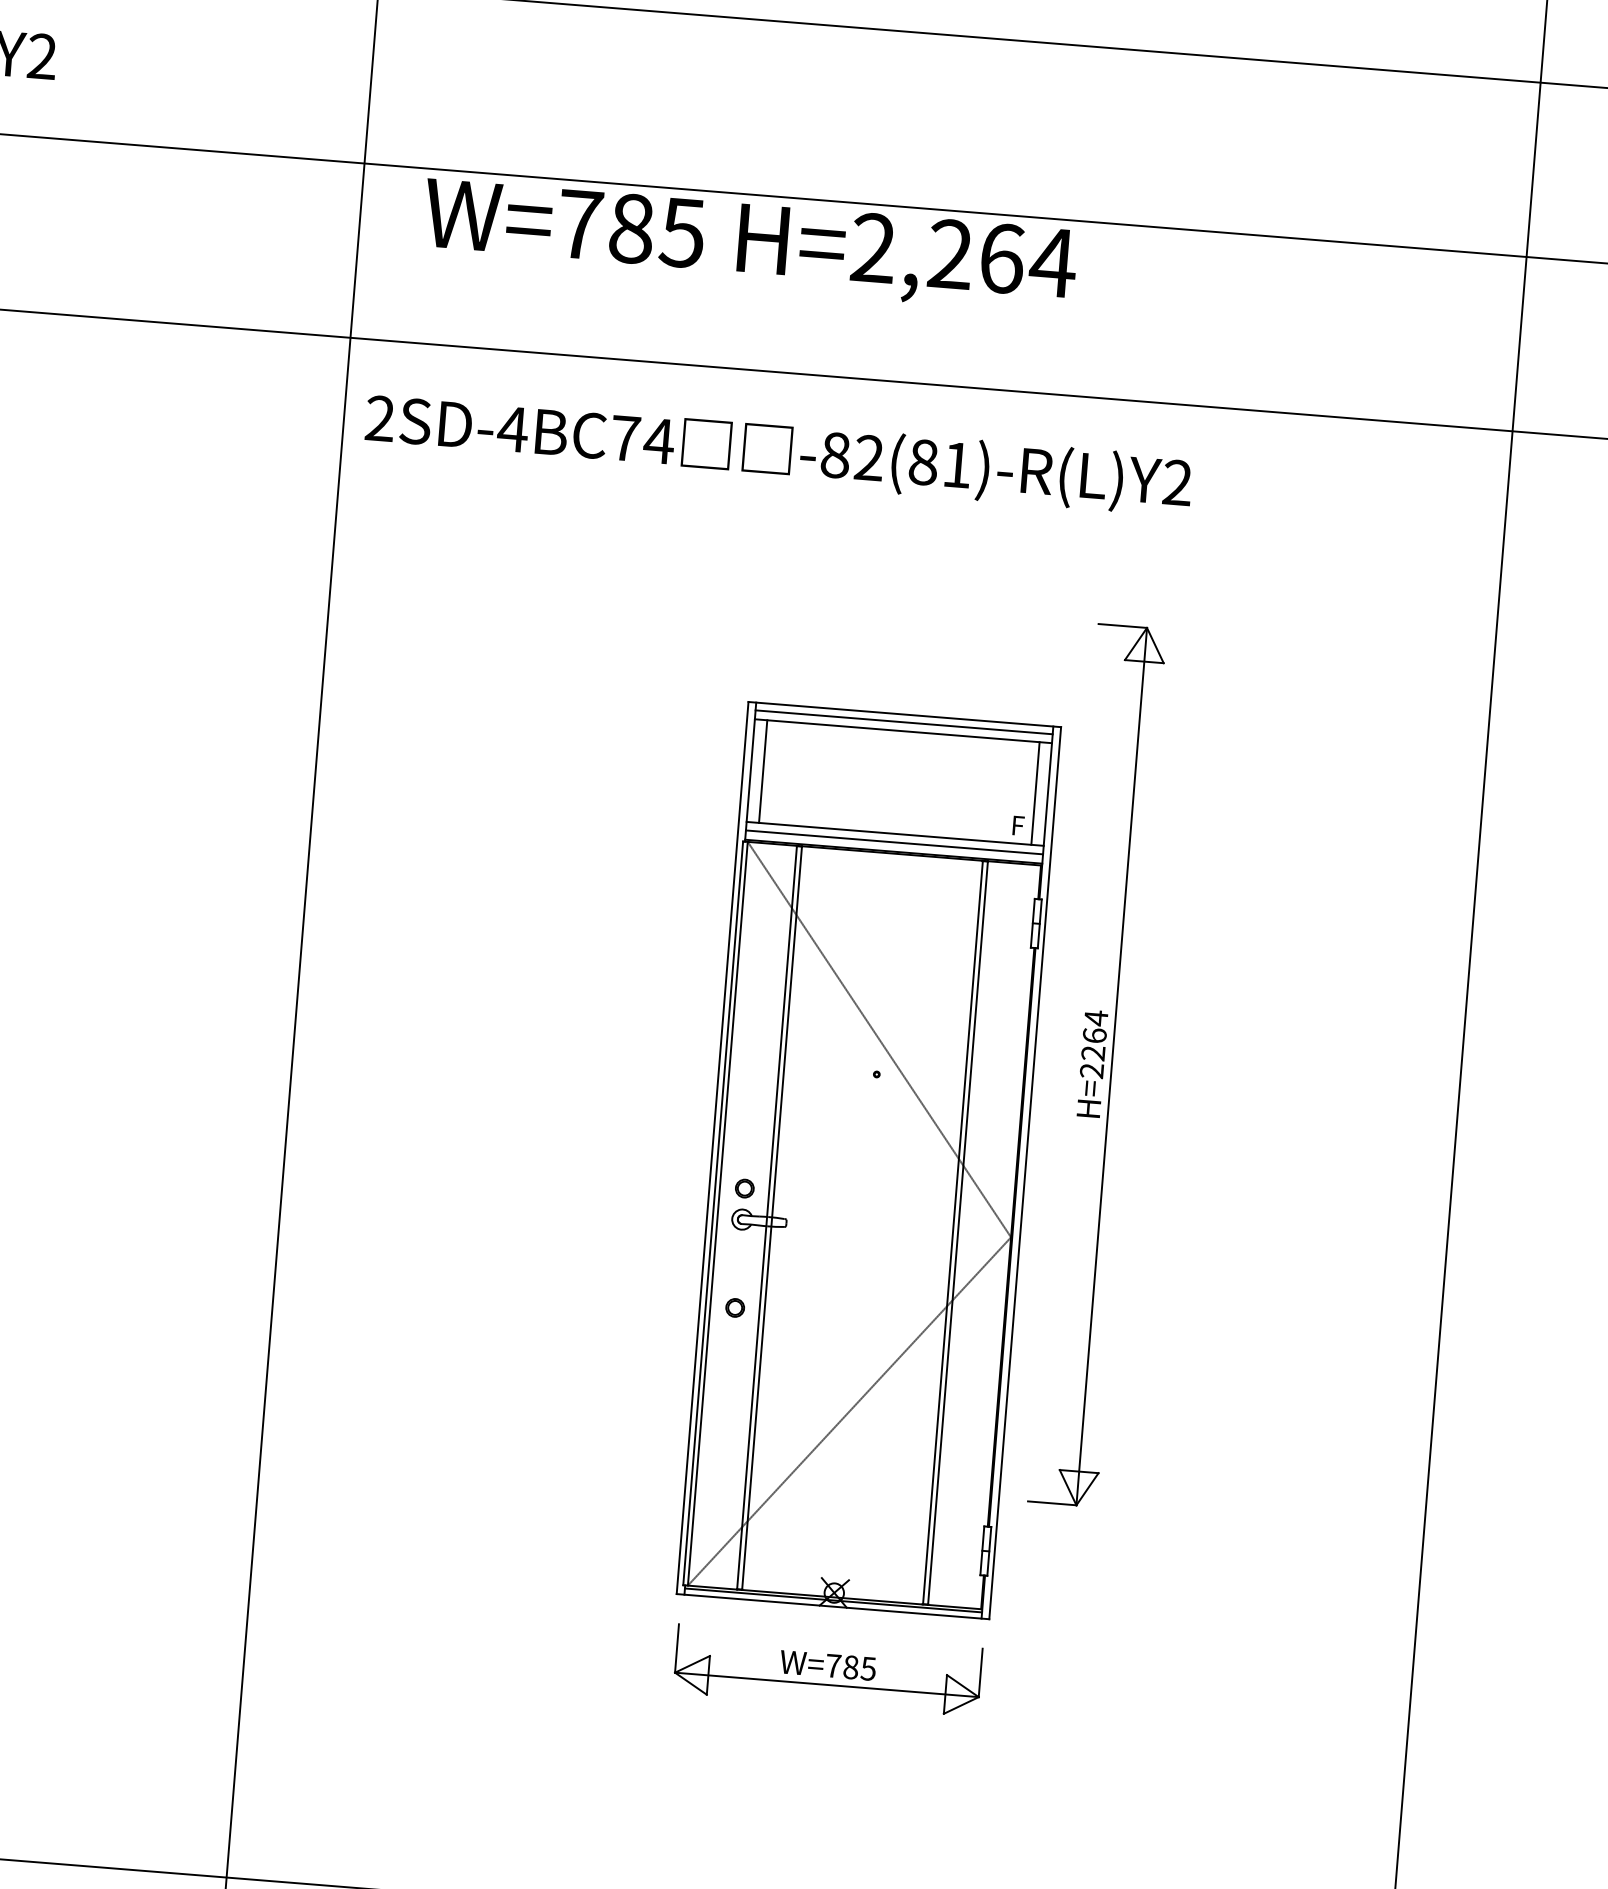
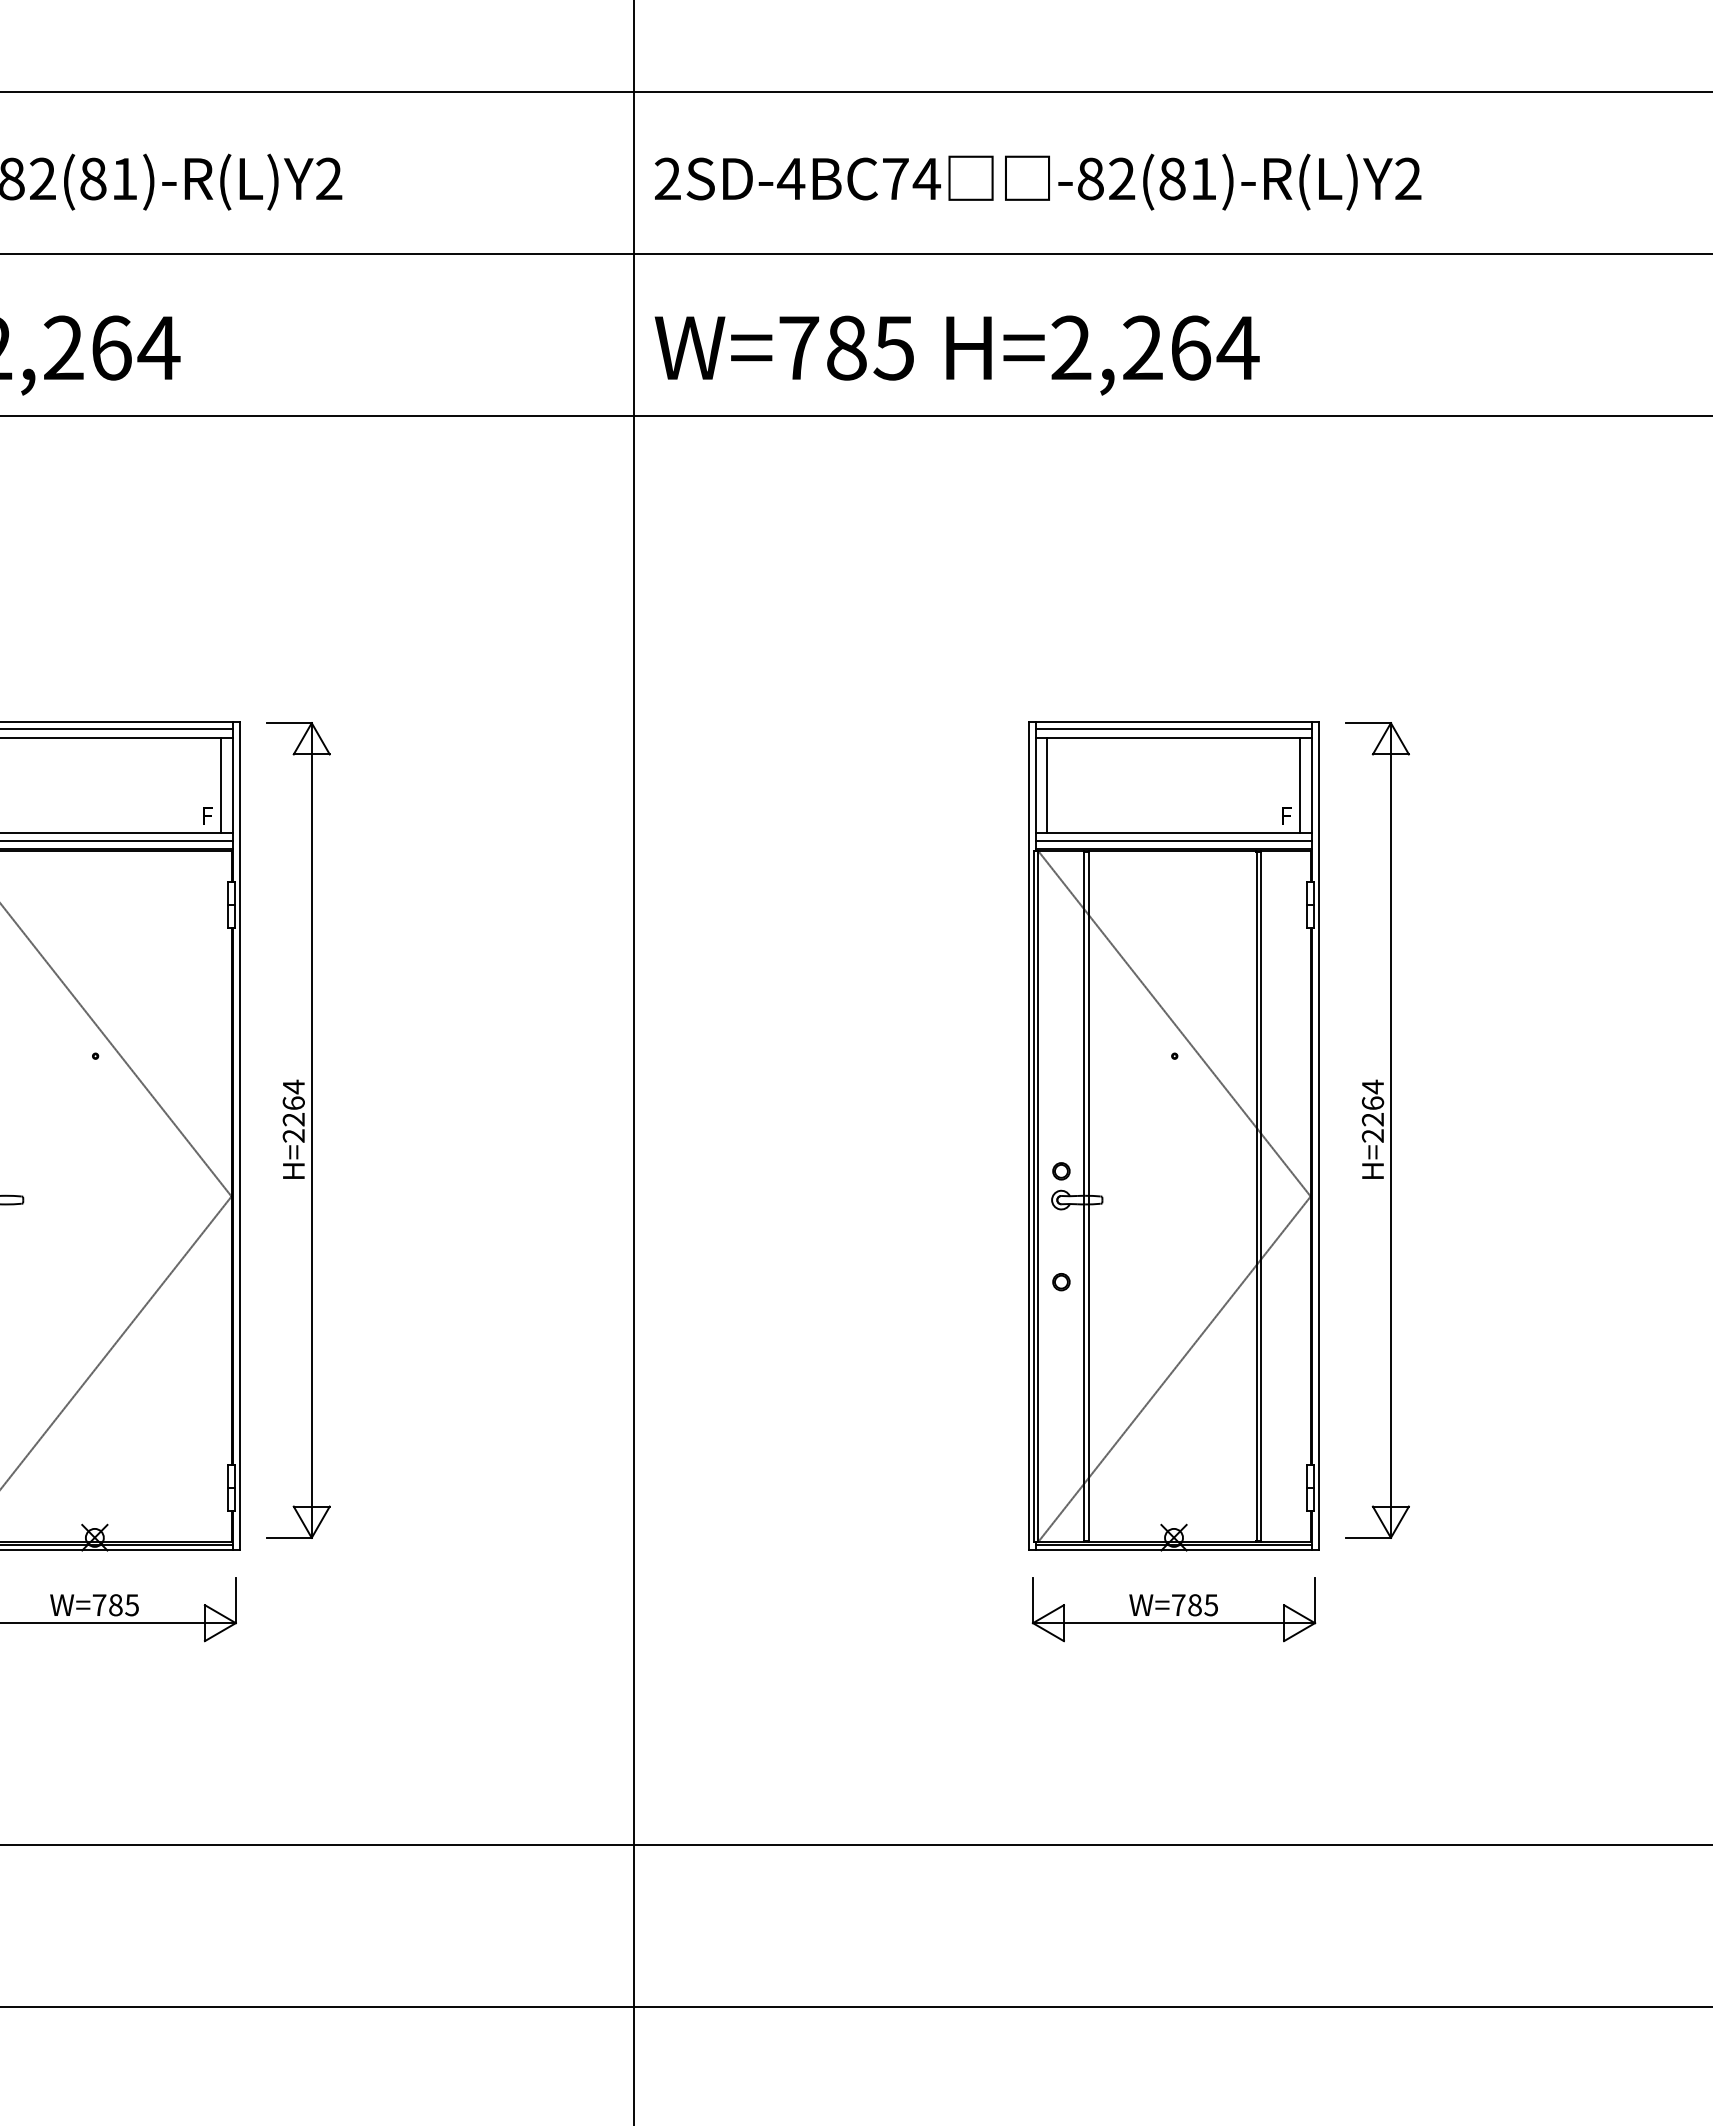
text: (749, 246) -> (956, 355), moved
text: (779, 453) -> (1038, 181), moved
part: (1097, 1065) -> (1377, 1130), moved

